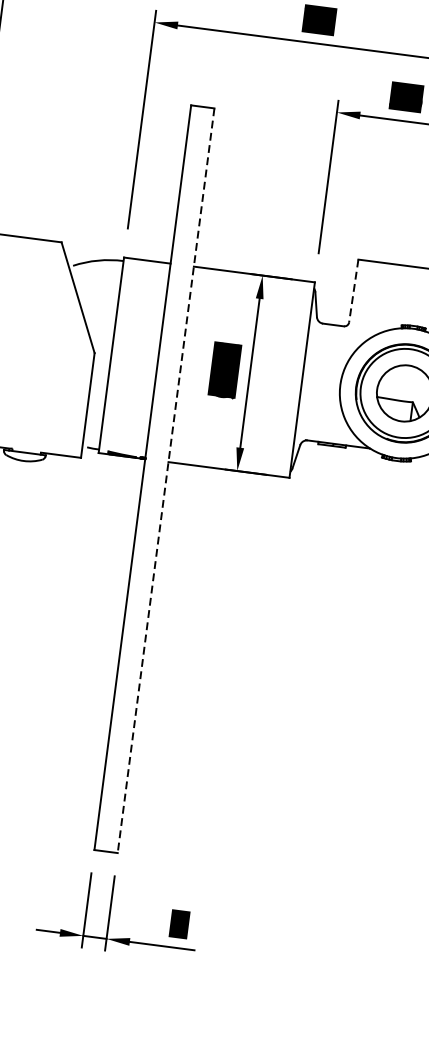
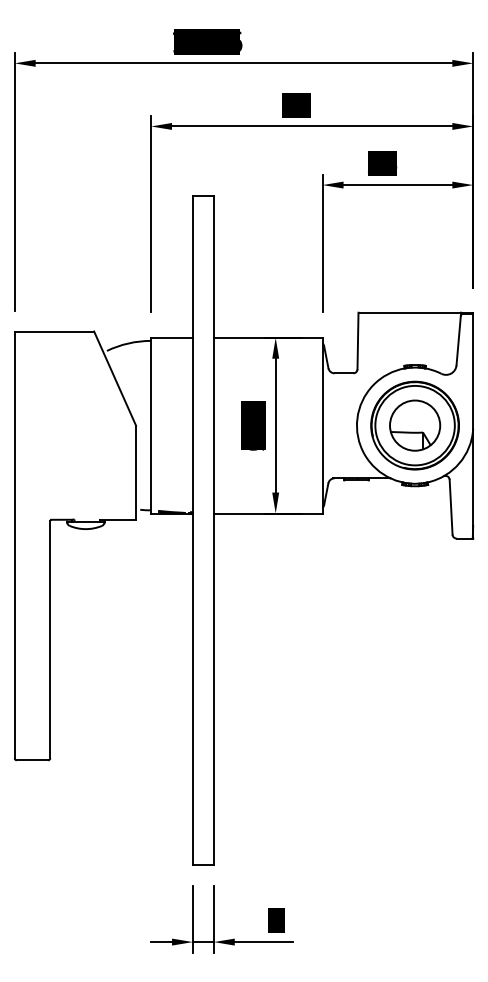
line: (353, 291) -> (357, 341), dashed -> solid
line: (165, 480) -> (213, 530), dashed -> solid

